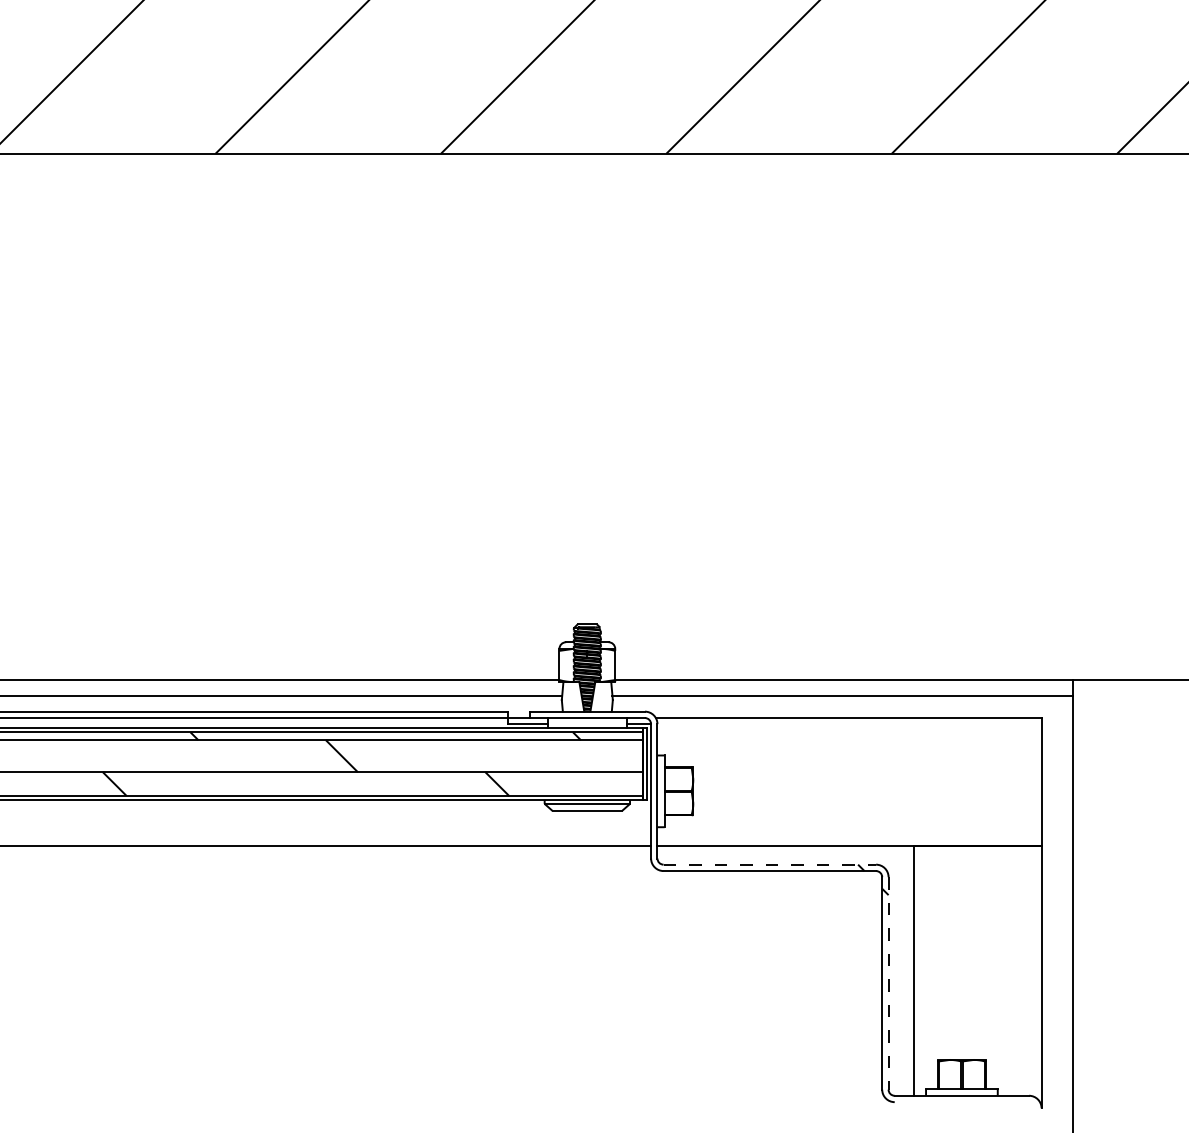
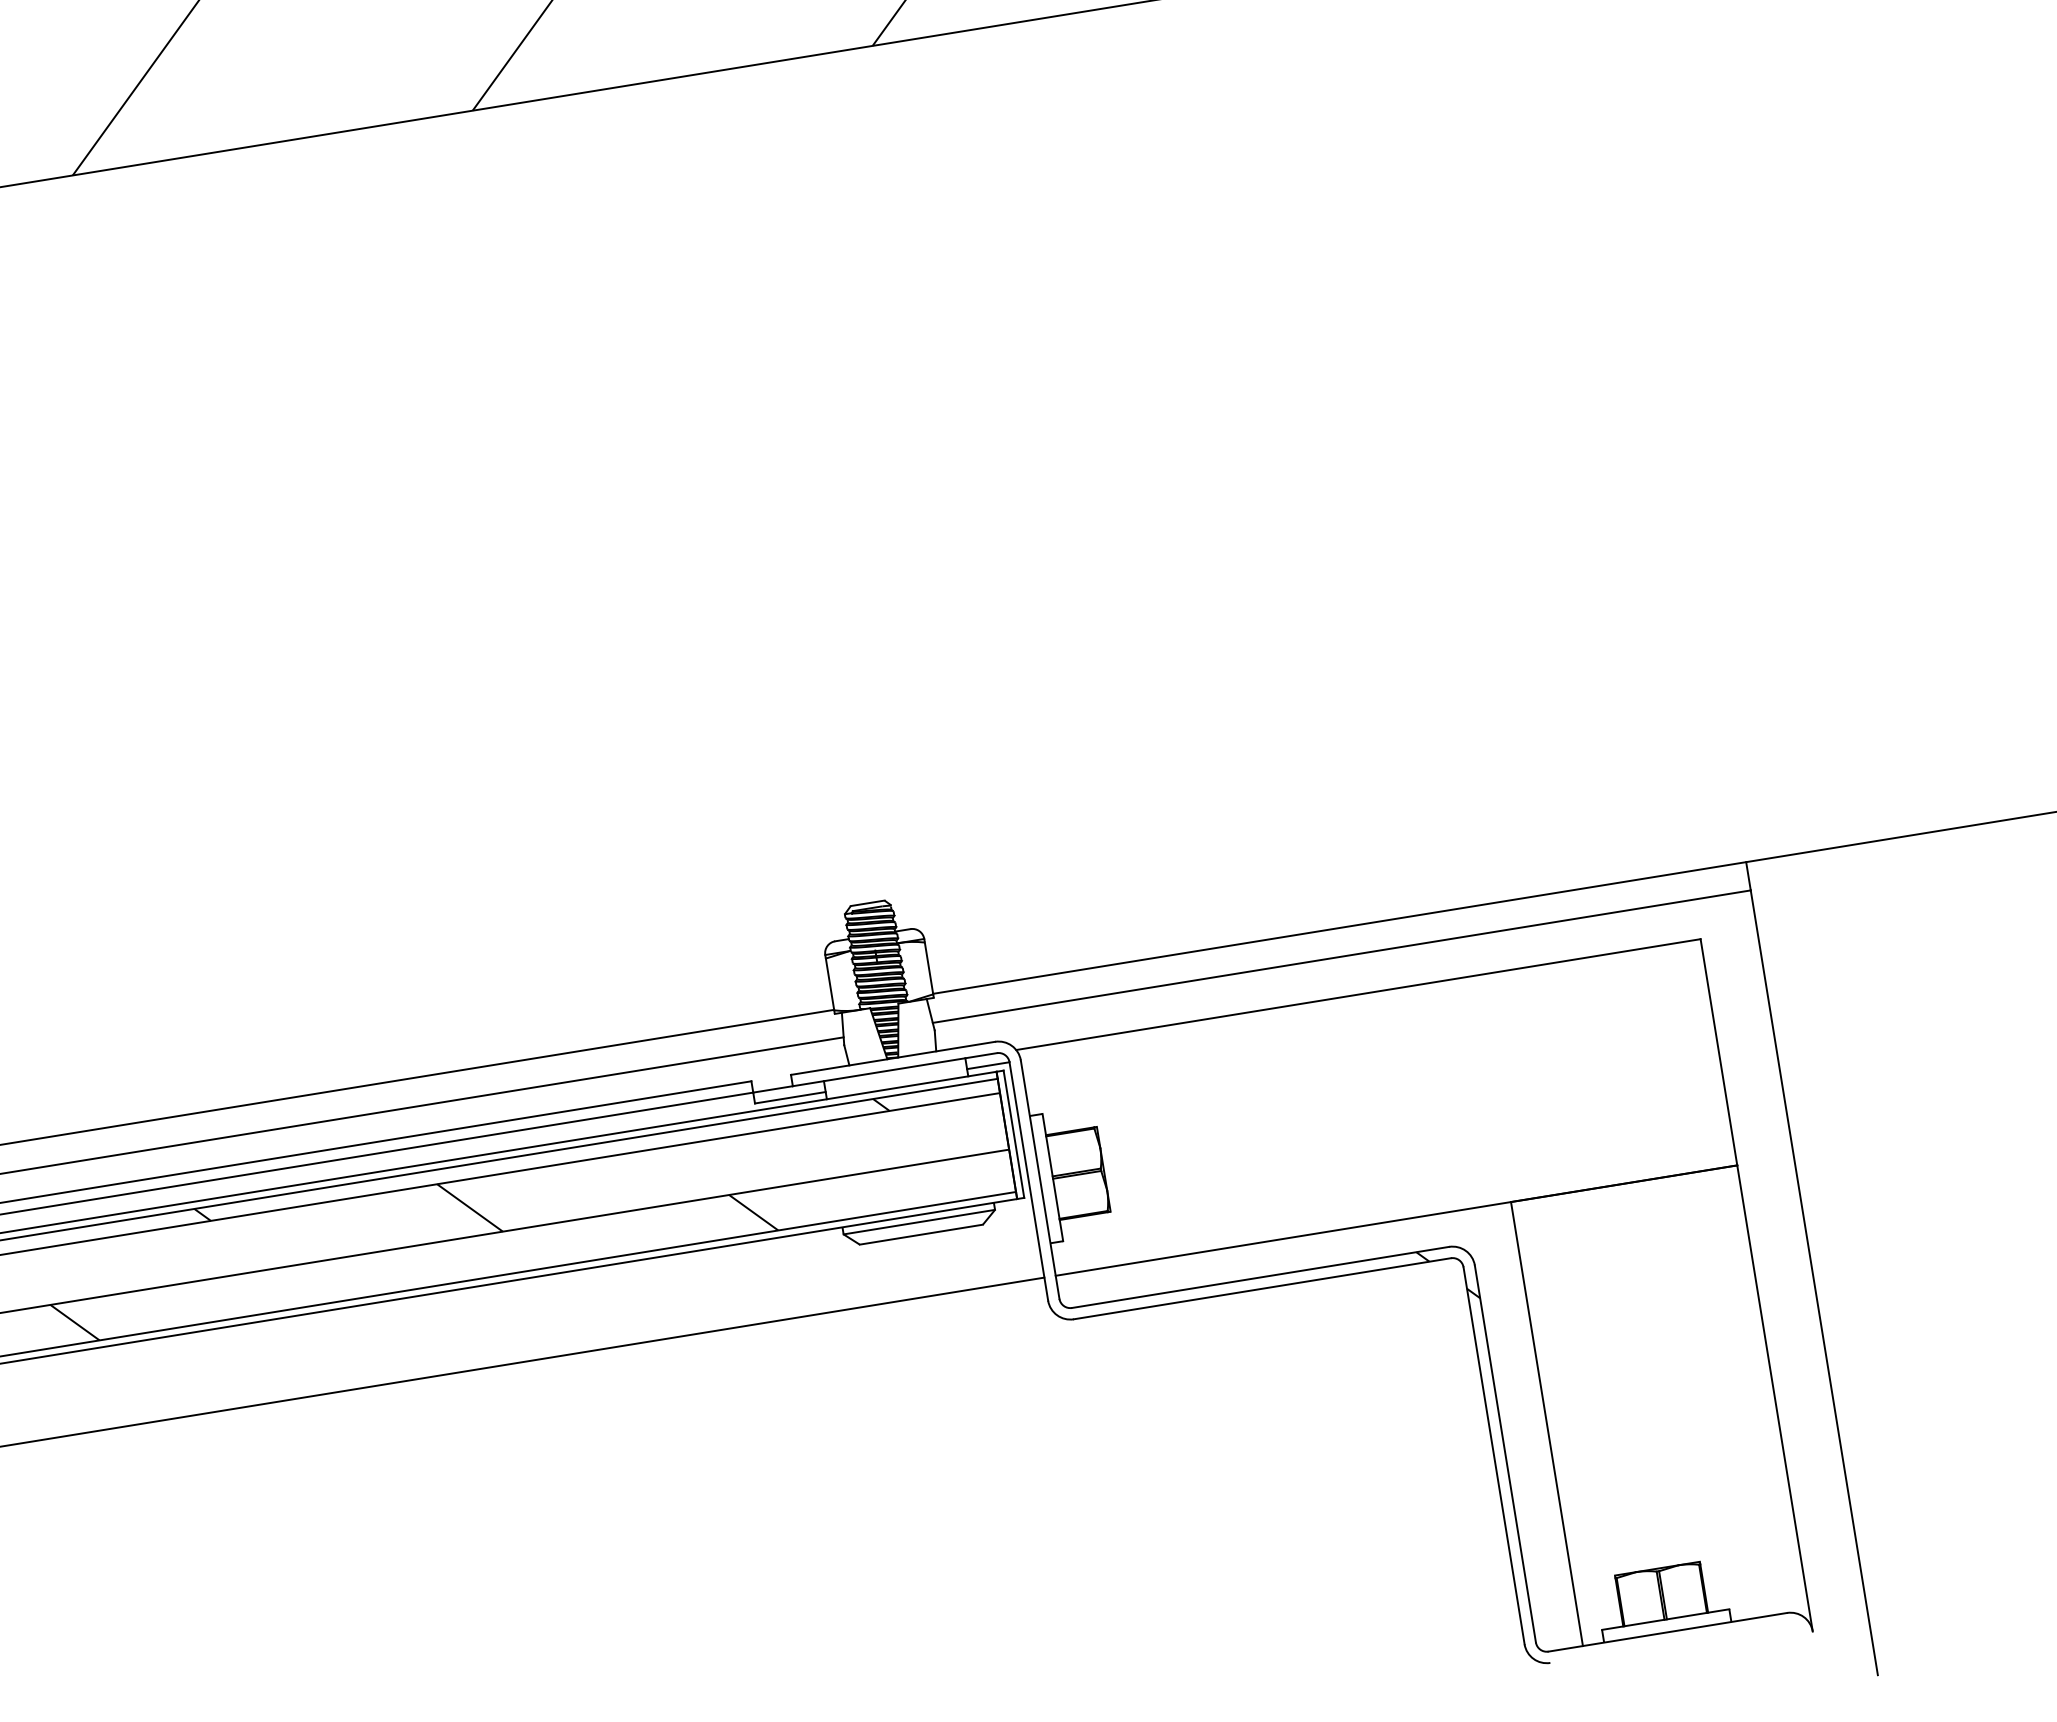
line: (770, 864) -> (1261, 1276), dashed -> solid
line: (888, 983) -> (1505, 1454), dashed -> solid

